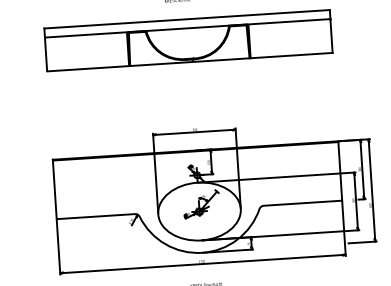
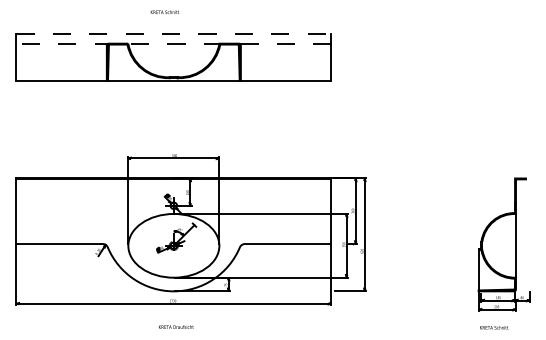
line: (187, 19) -> (174, 33), solid -> dashed
line: (187, 28) -> (173, 43), solid -> dashed

